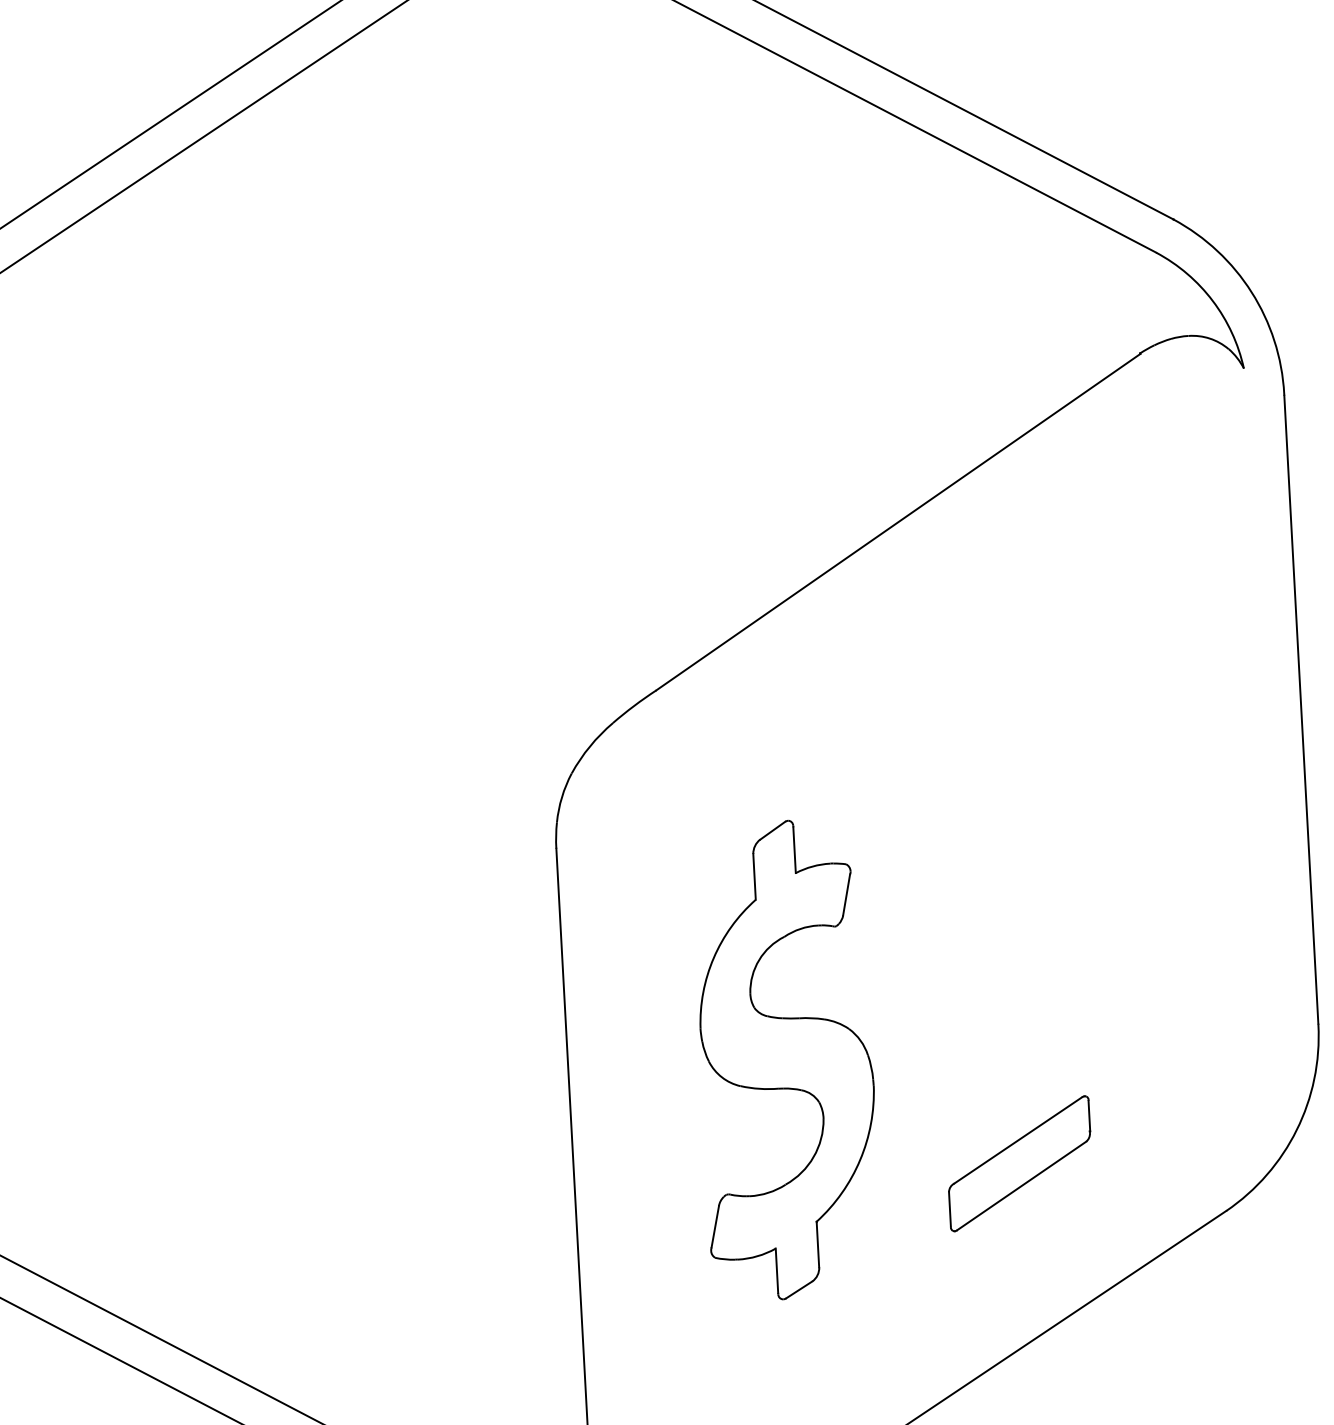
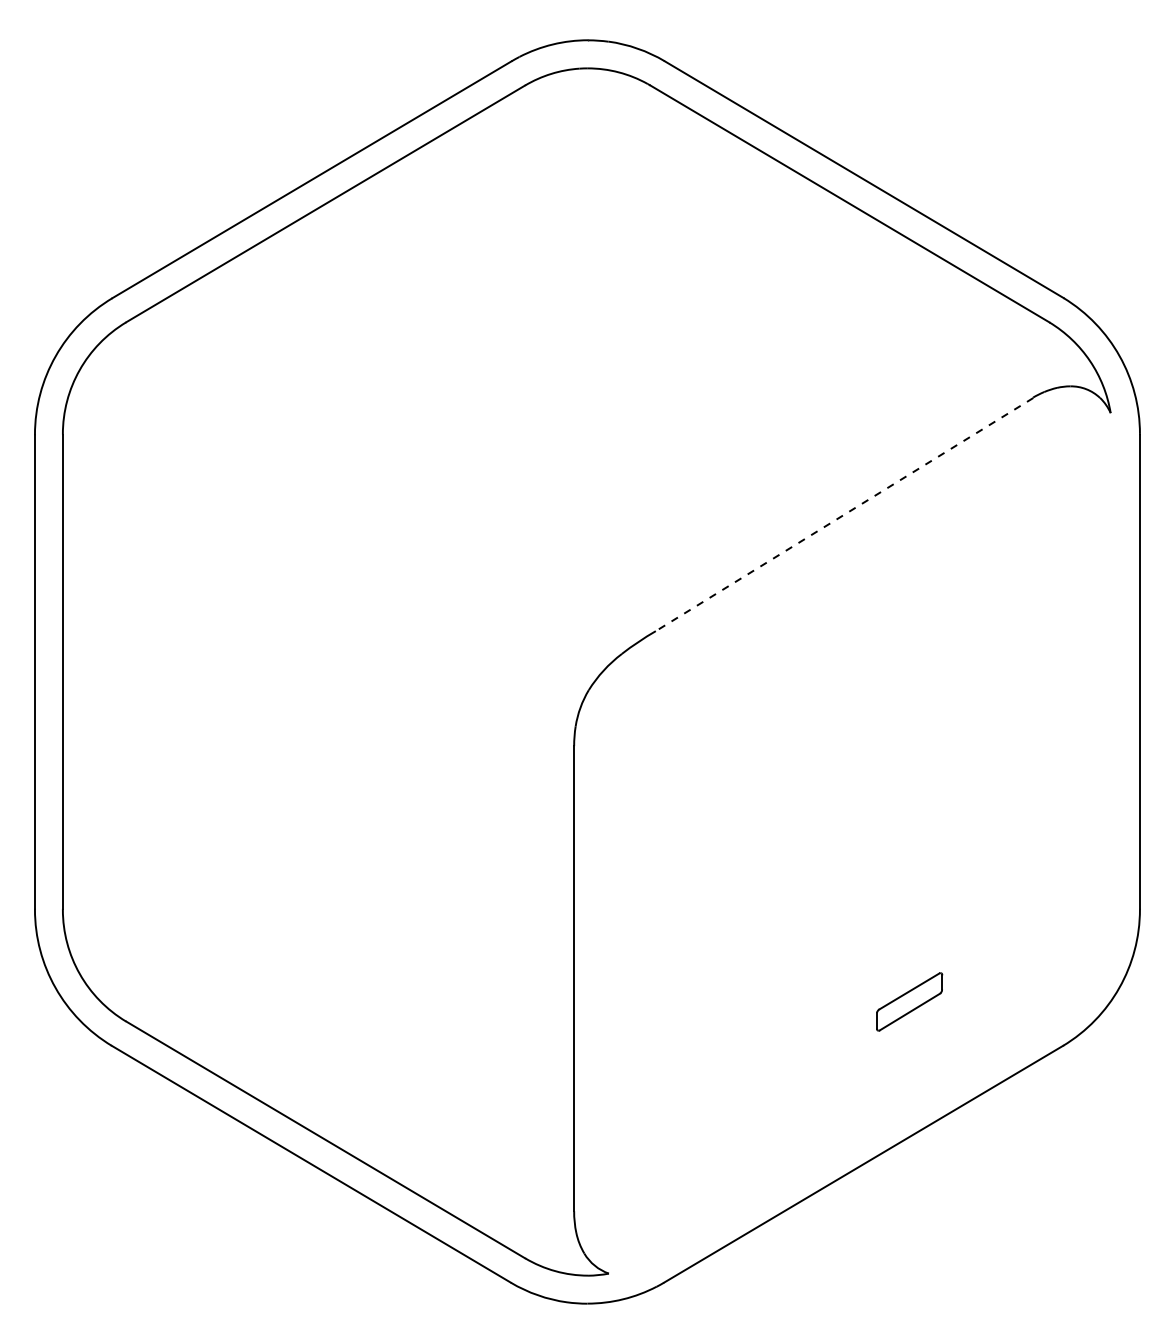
line: (898, 522) -> (844, 514), solid -> dashed
part: (786, 1060) -> (738, 914), removed
part: (1019, 1163) -> (909, 1001), size x0.6

